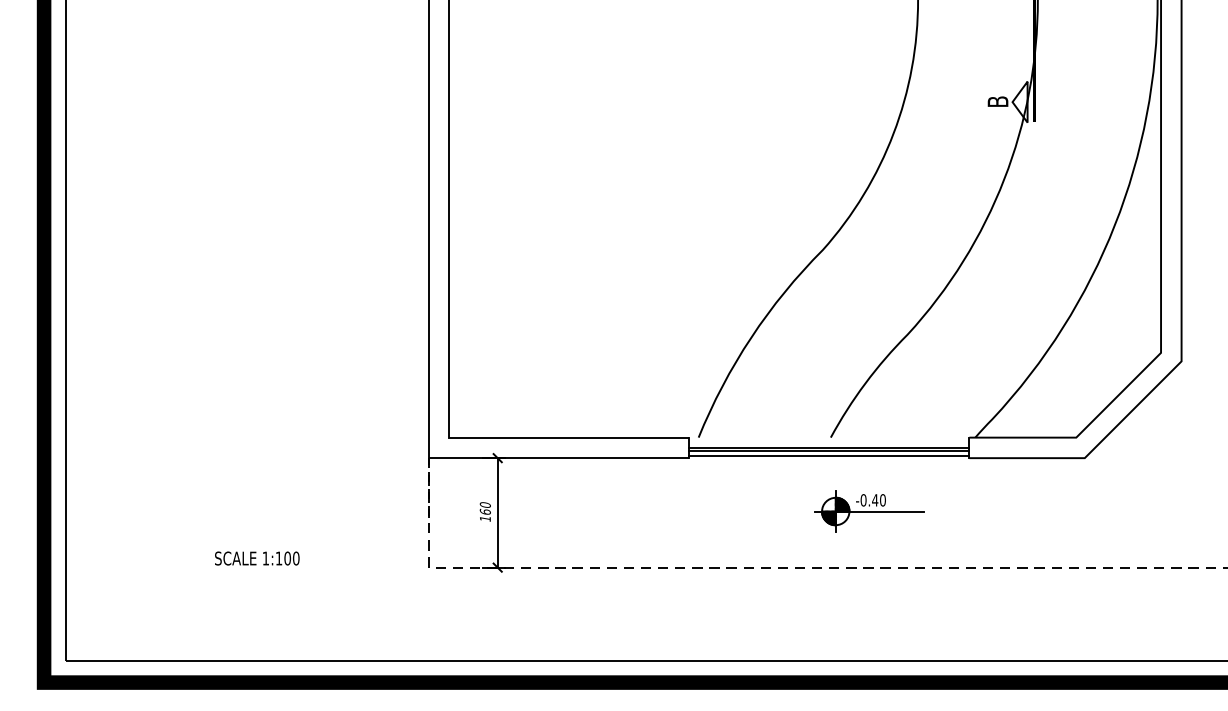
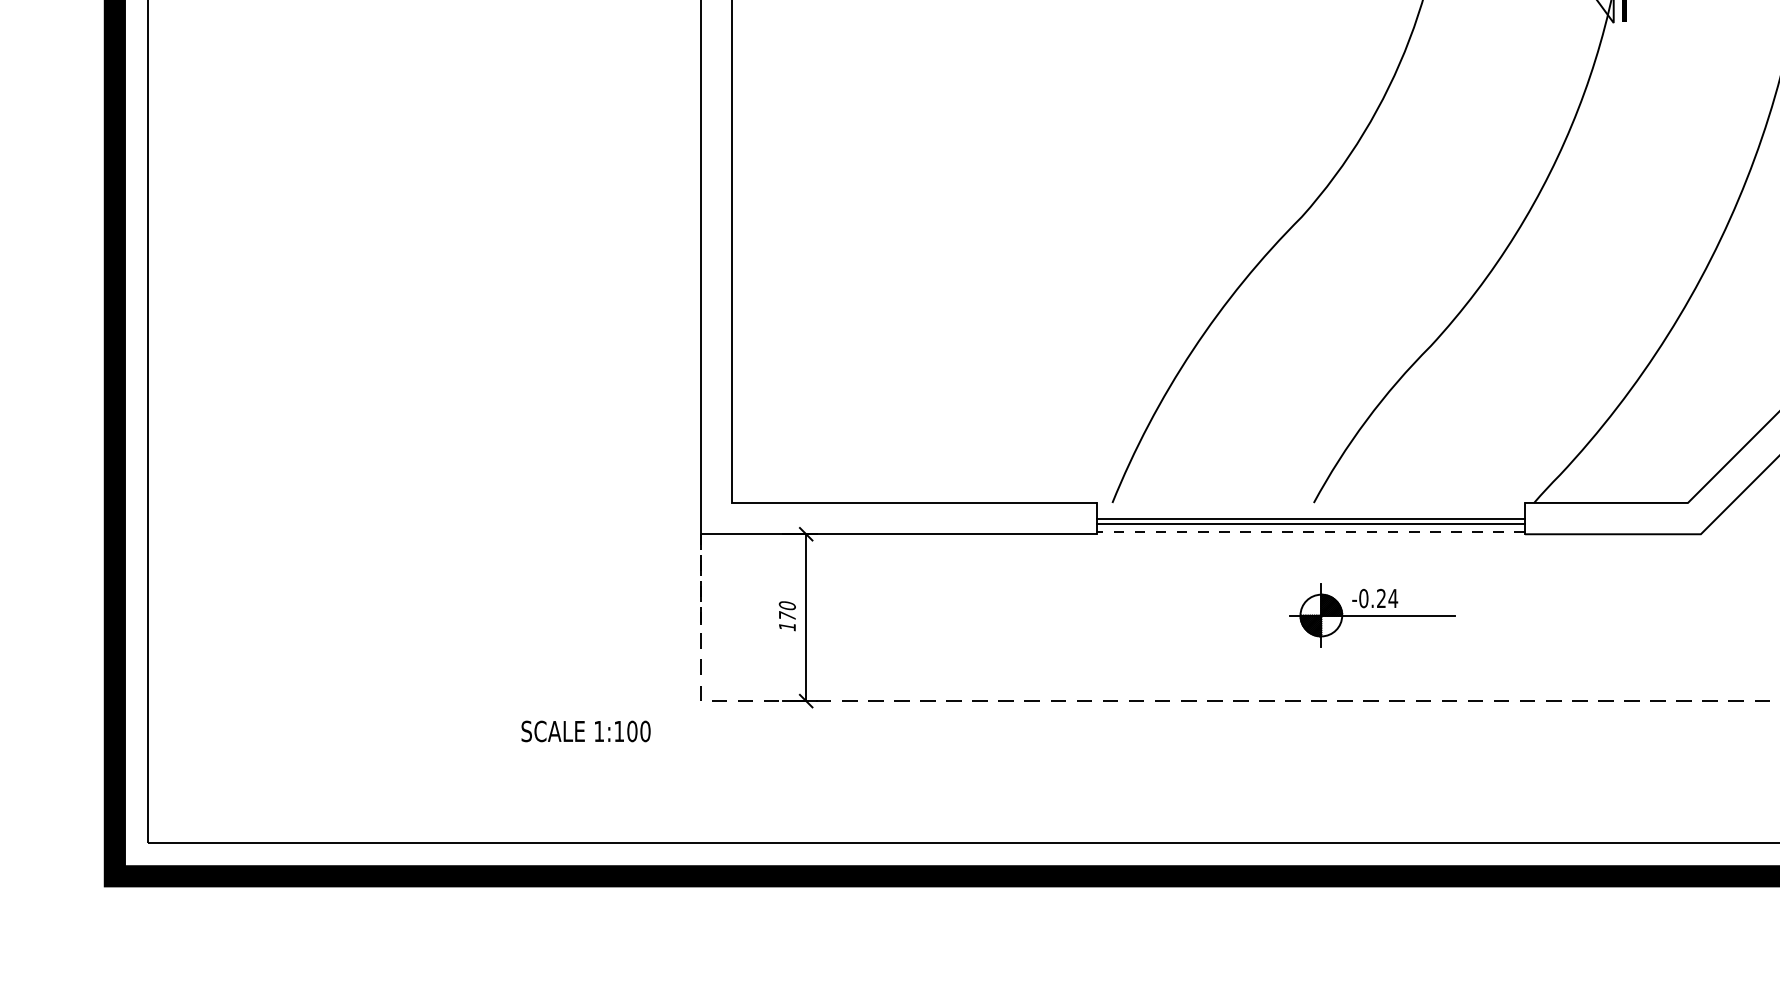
line: (828, 456) -> (1310, 531), solid -> dashed
text: (879, 500) -> (1388, 598), -0.40 -> -0.24
text: (484, 511) -> (786, 615), 160 -> 170
text: (257, 558) -> (586, 731), moved

